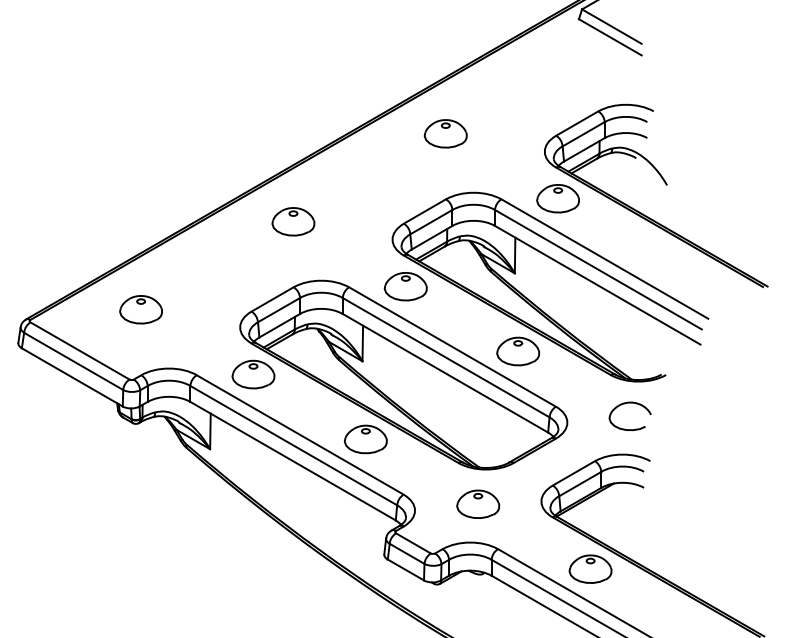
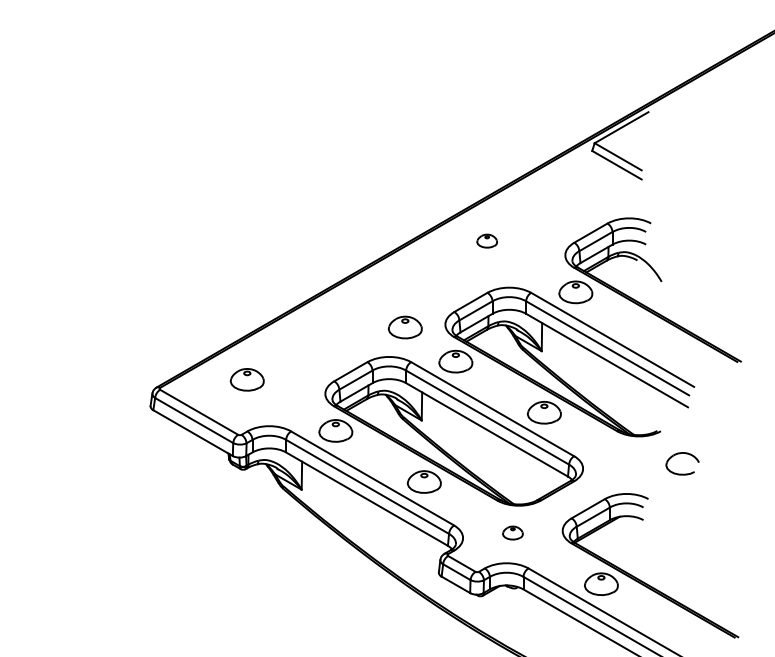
part: (444, 132) -> (486, 240), size x0.6
part: (292, 221) -> (404, 327), moved
part: (626, 404) -> (679, 454), moved
part: (477, 503) -> (512, 532), size x0.6

